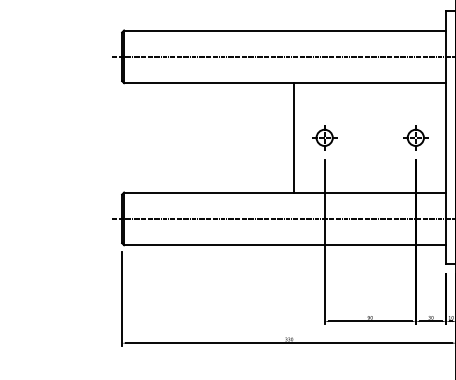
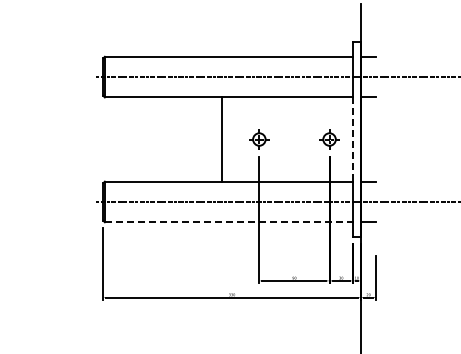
line: (293, 137) -> (221, 139), moved
line: (445, 139) -> (352, 140), solid -> dashed
line: (285, 245) -> (229, 222), solid -> dashed

